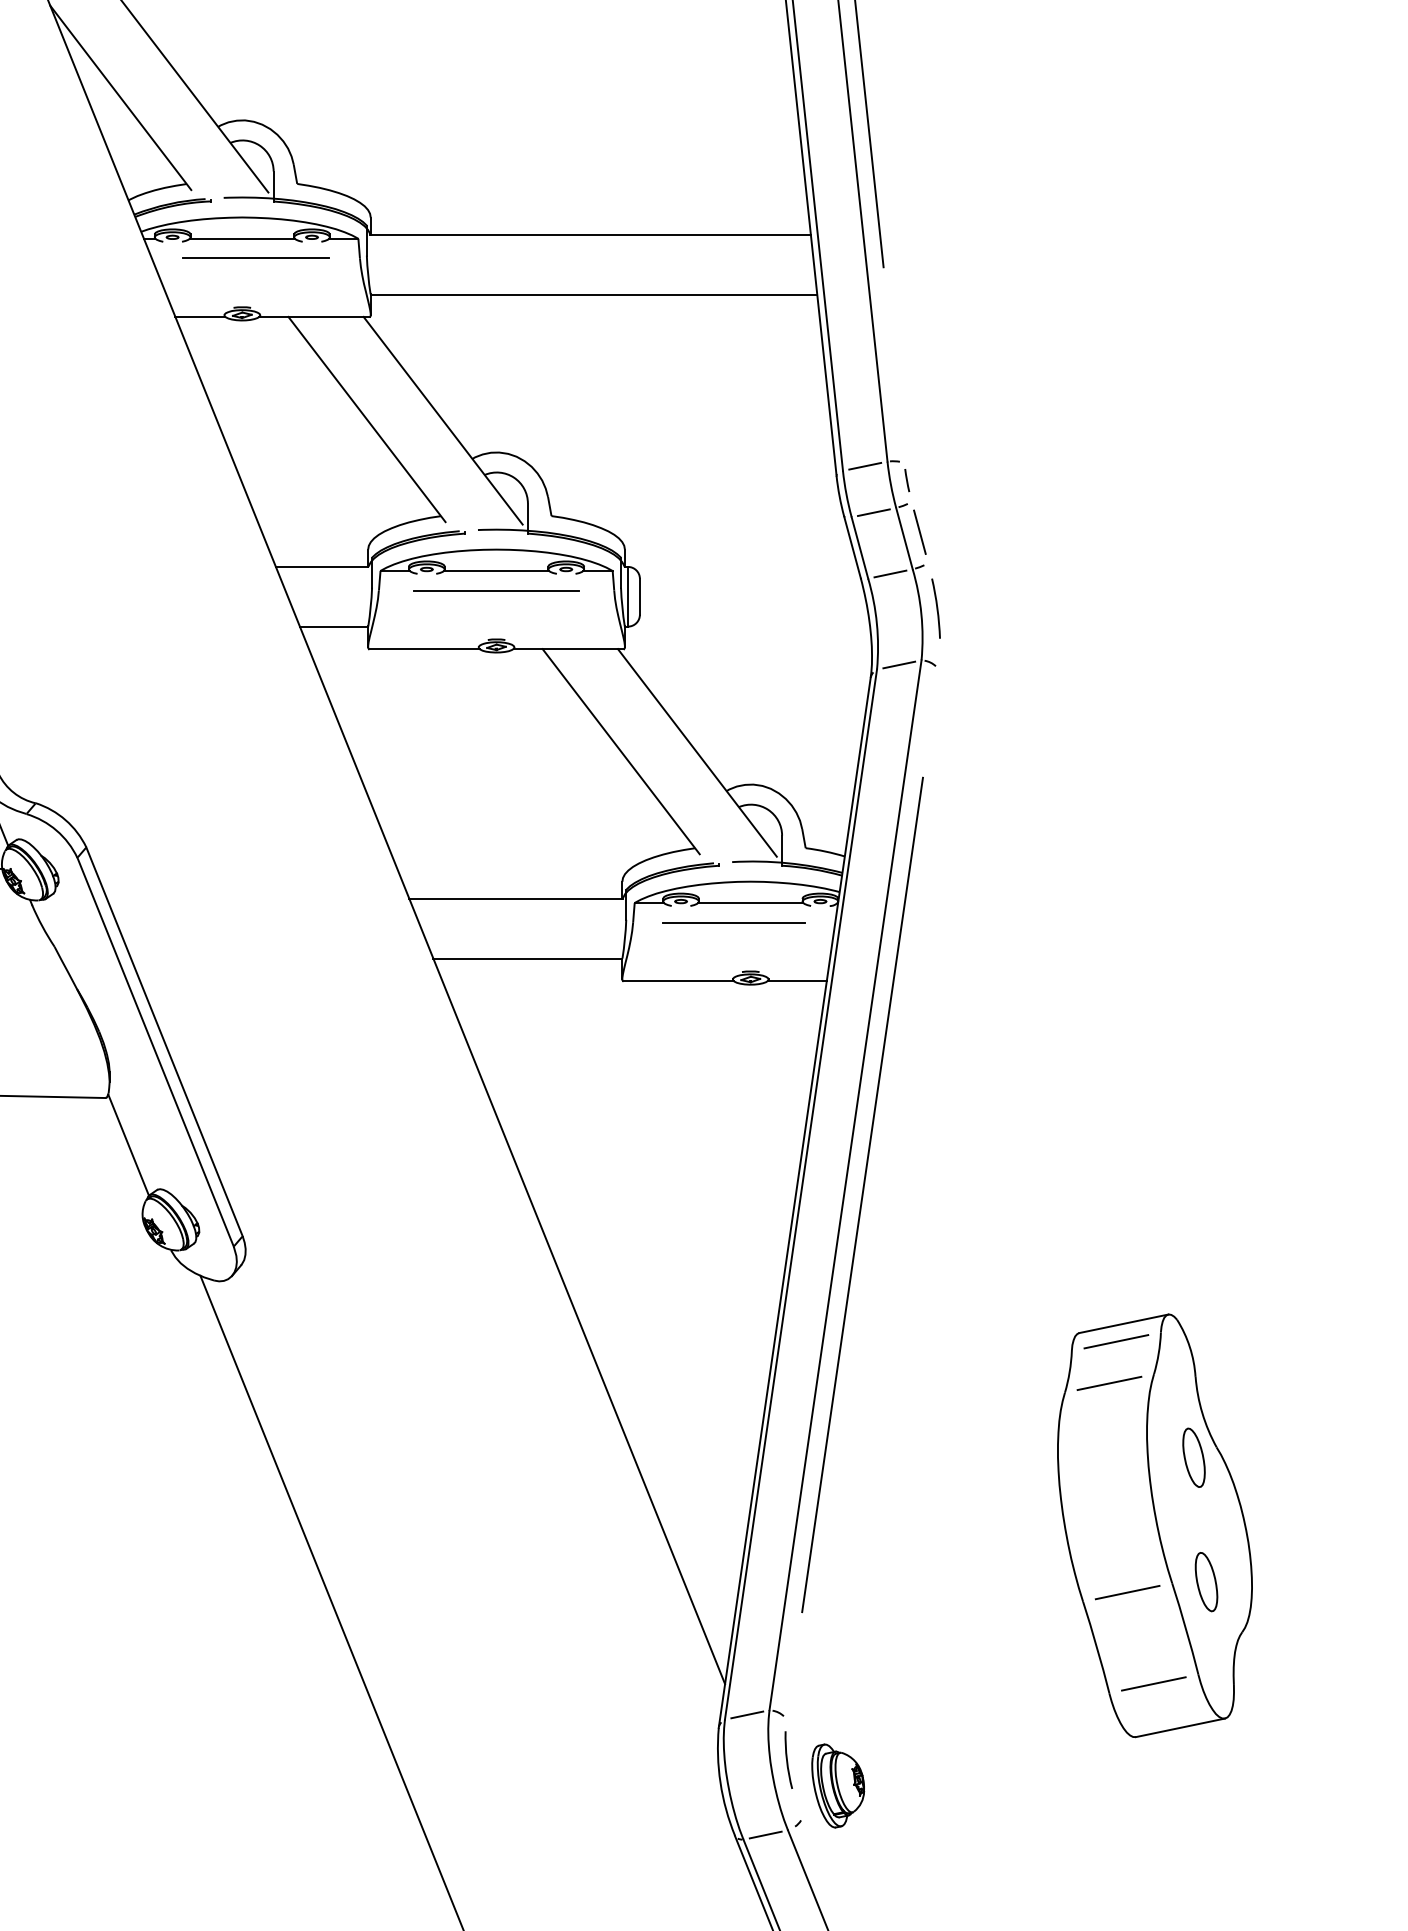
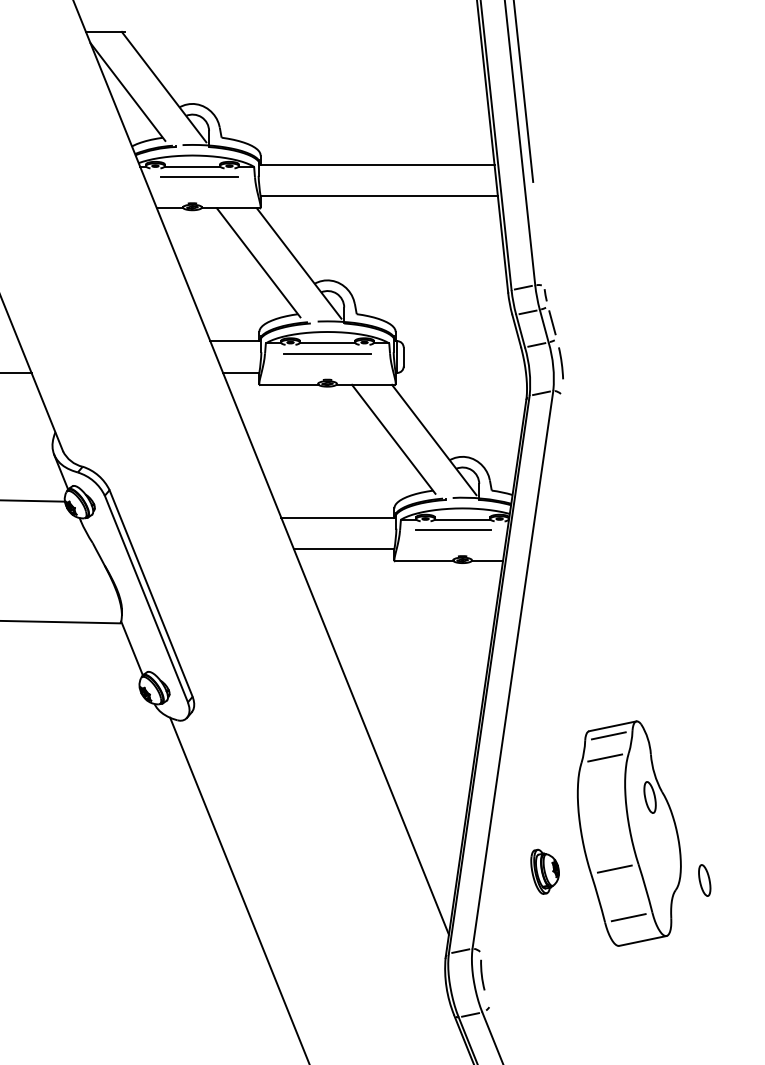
line: (861, 1194) -> (521, 674), removed
part: (1153, 1525) -> (628, 833), moved
part: (837, 1785) -> (544, 871), moved

